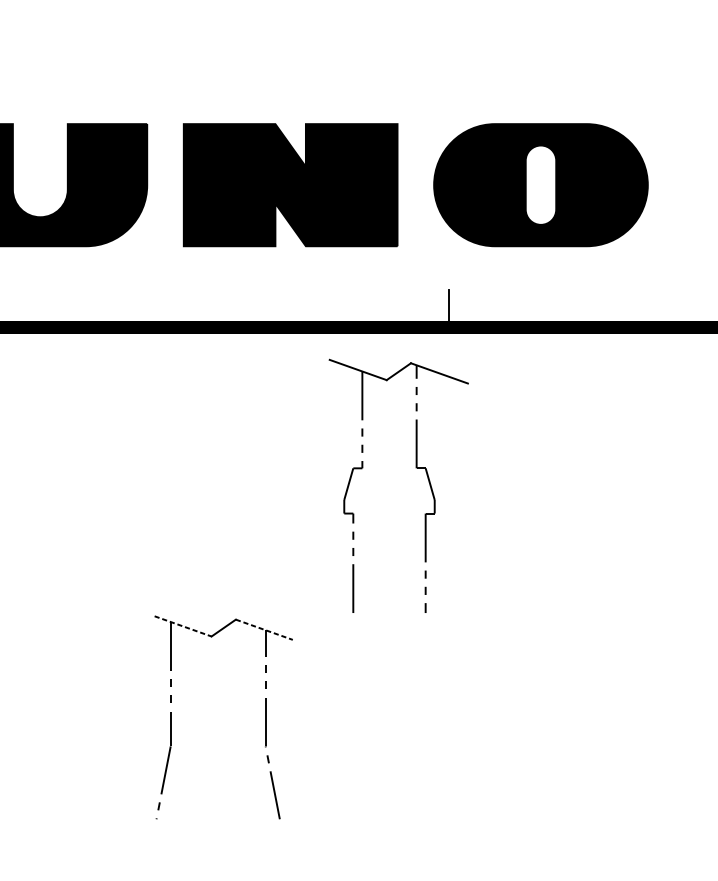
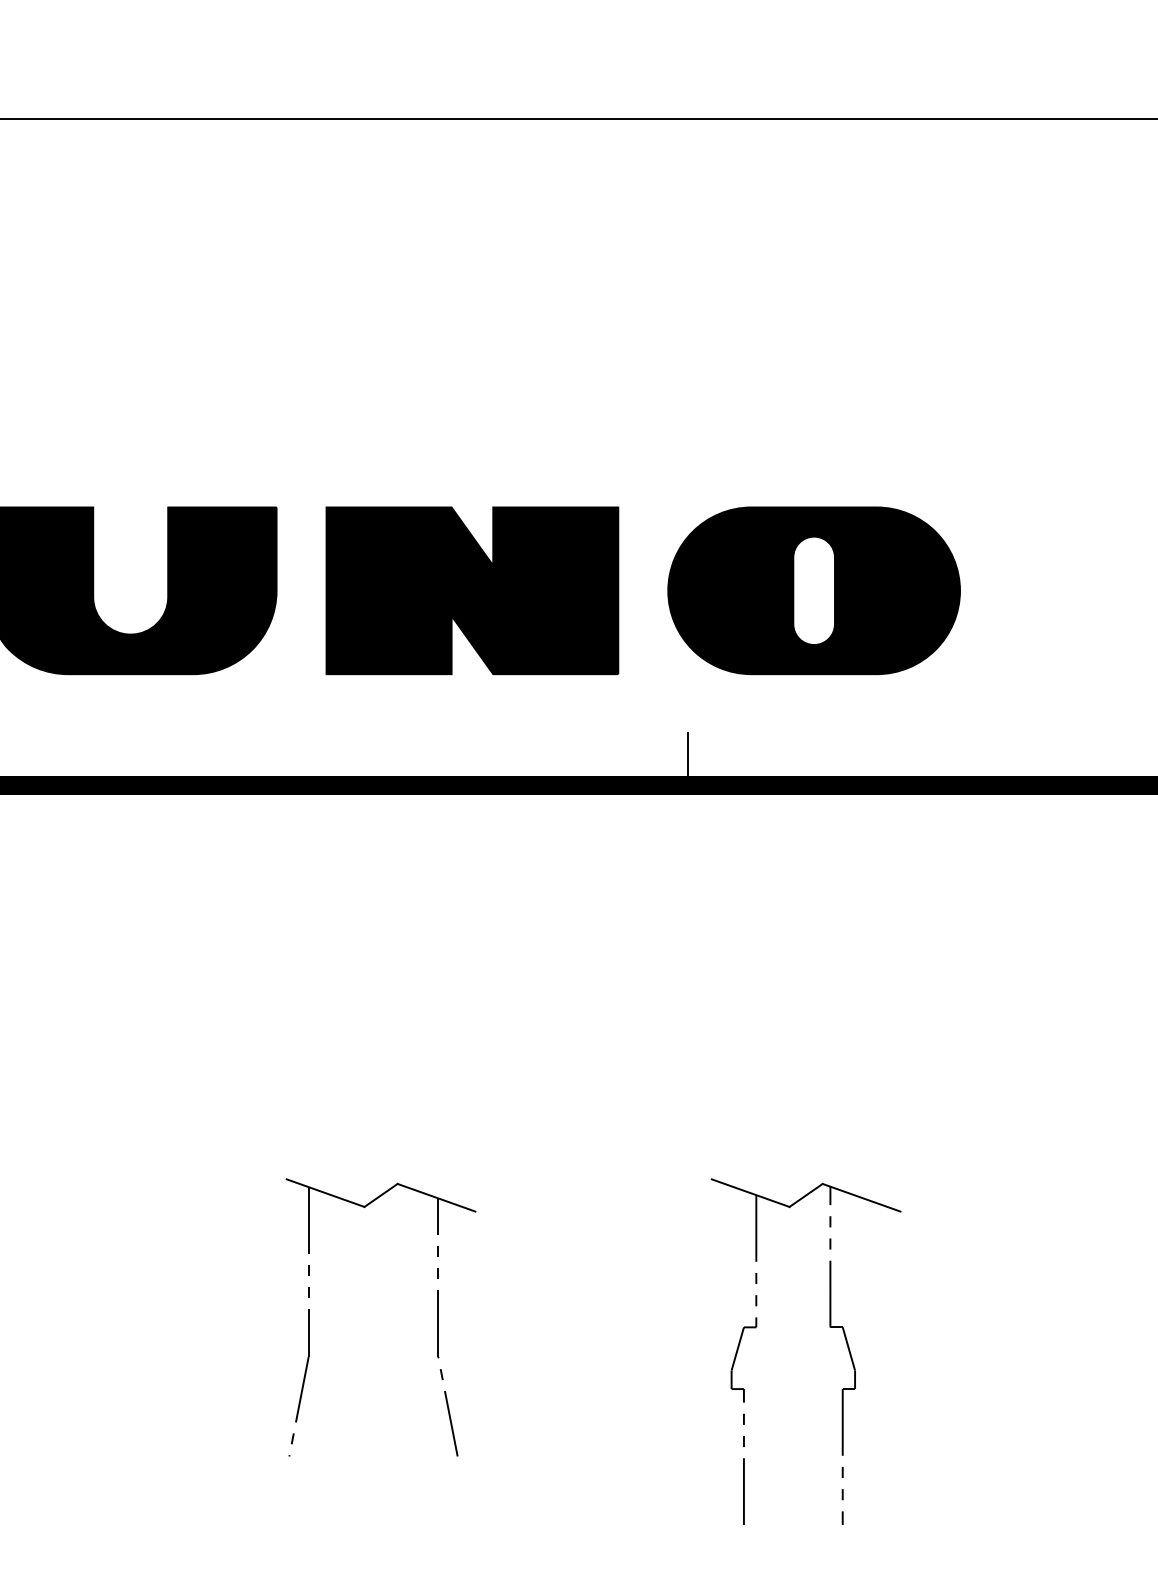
part: (415, 468) -> (829, 1327), moved
line: (183, 626) -> (326, 1193), dashed -> solid
line: (264, 629) -> (436, 1197), dashed -> solid

